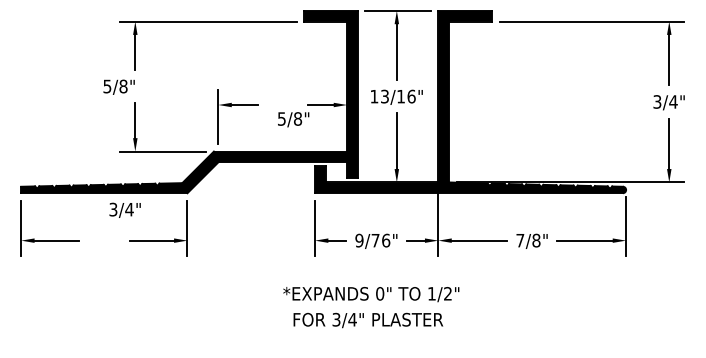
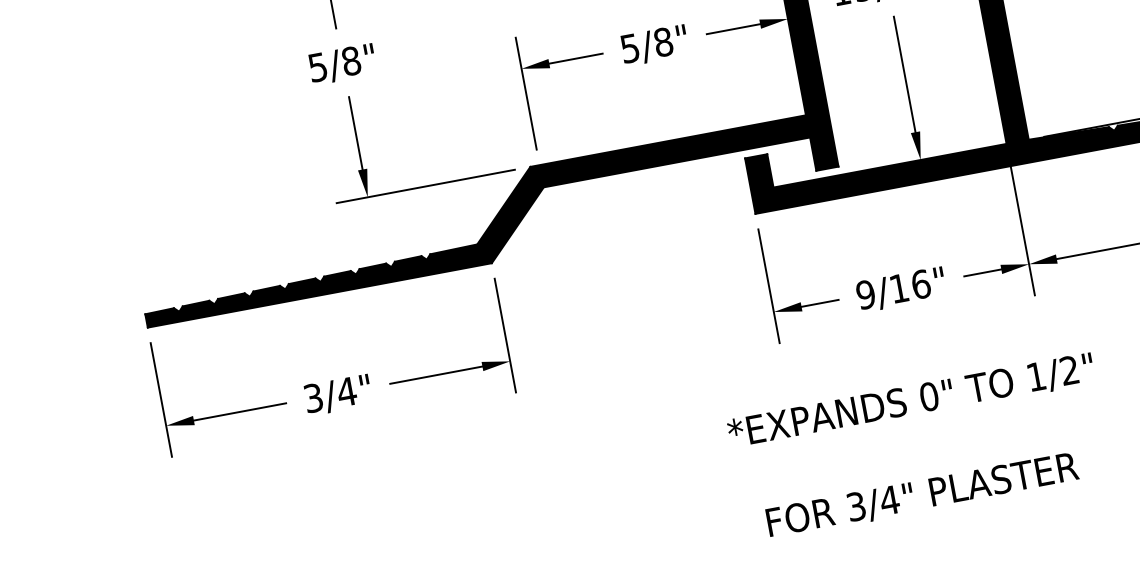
text: (118, 86) -> (340, 63), moved
text: (293, 119) -> (654, 45), moved
text: (124, 209) -> (336, 393), moved
text: (375, 240) -> (898, 288), 9/76" -> 9/16"
text: (368, 320) -> (922, 495), moved

